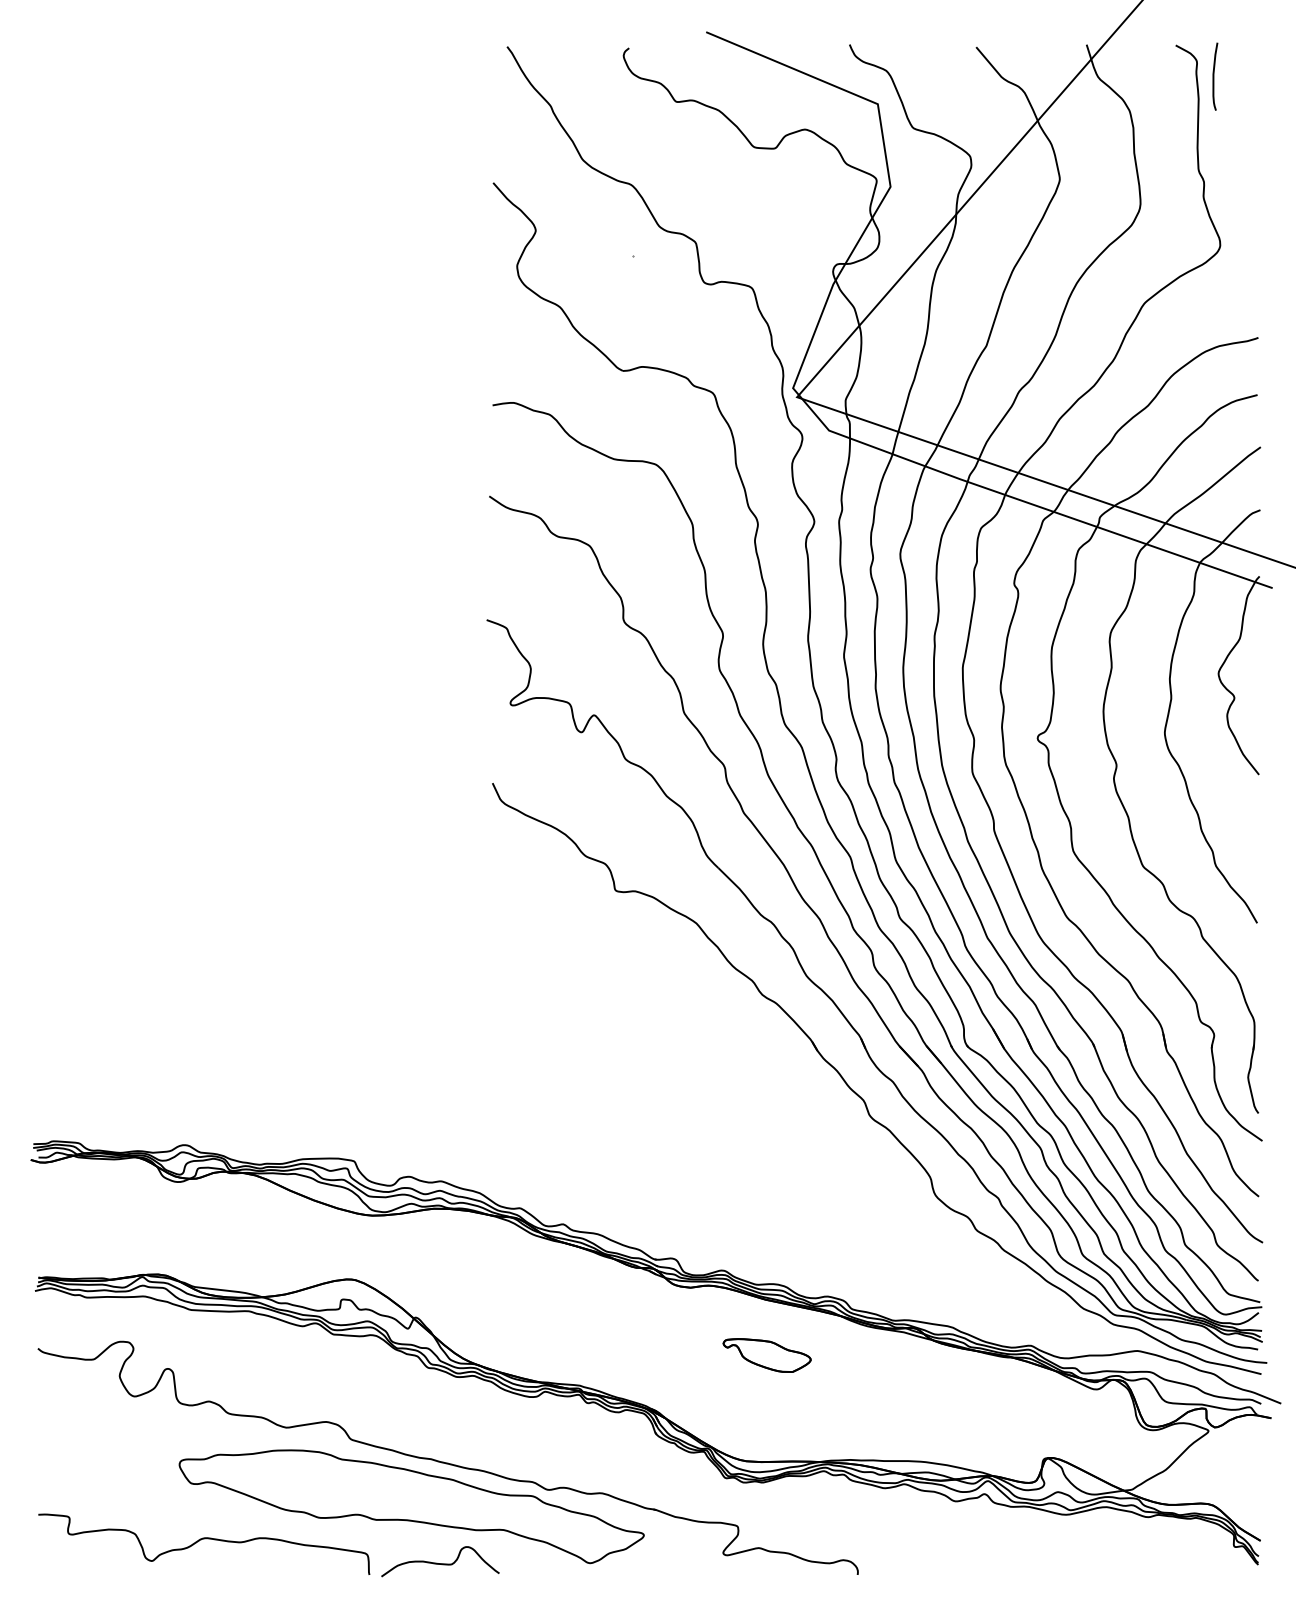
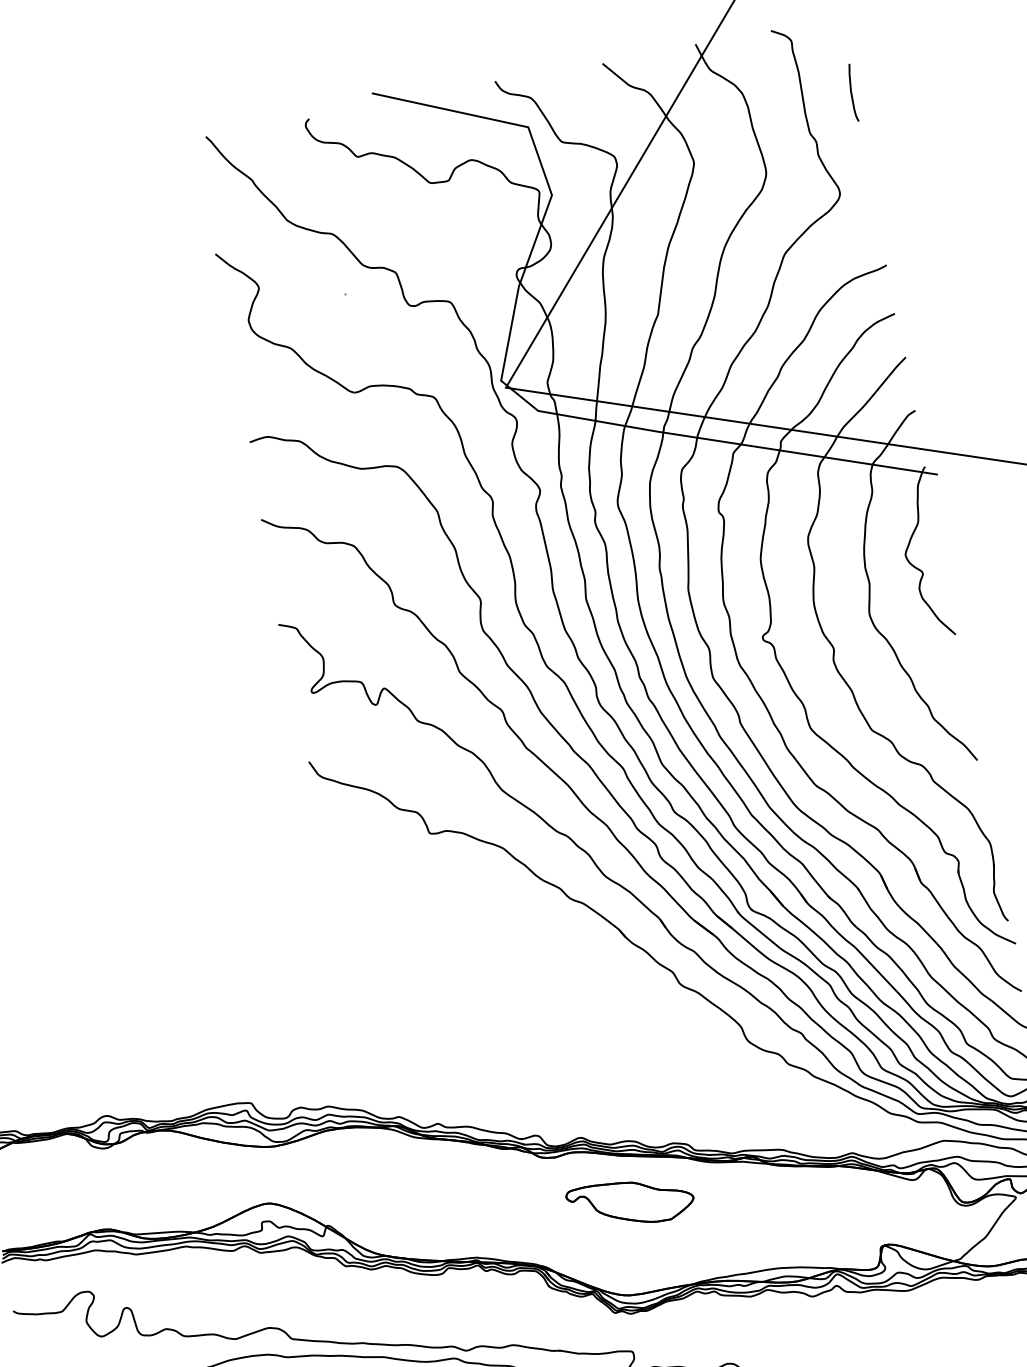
curve: (1214, 76) -> (852, 92), moved
part: (766, 1355) -> (630, 1202), size x1.67

